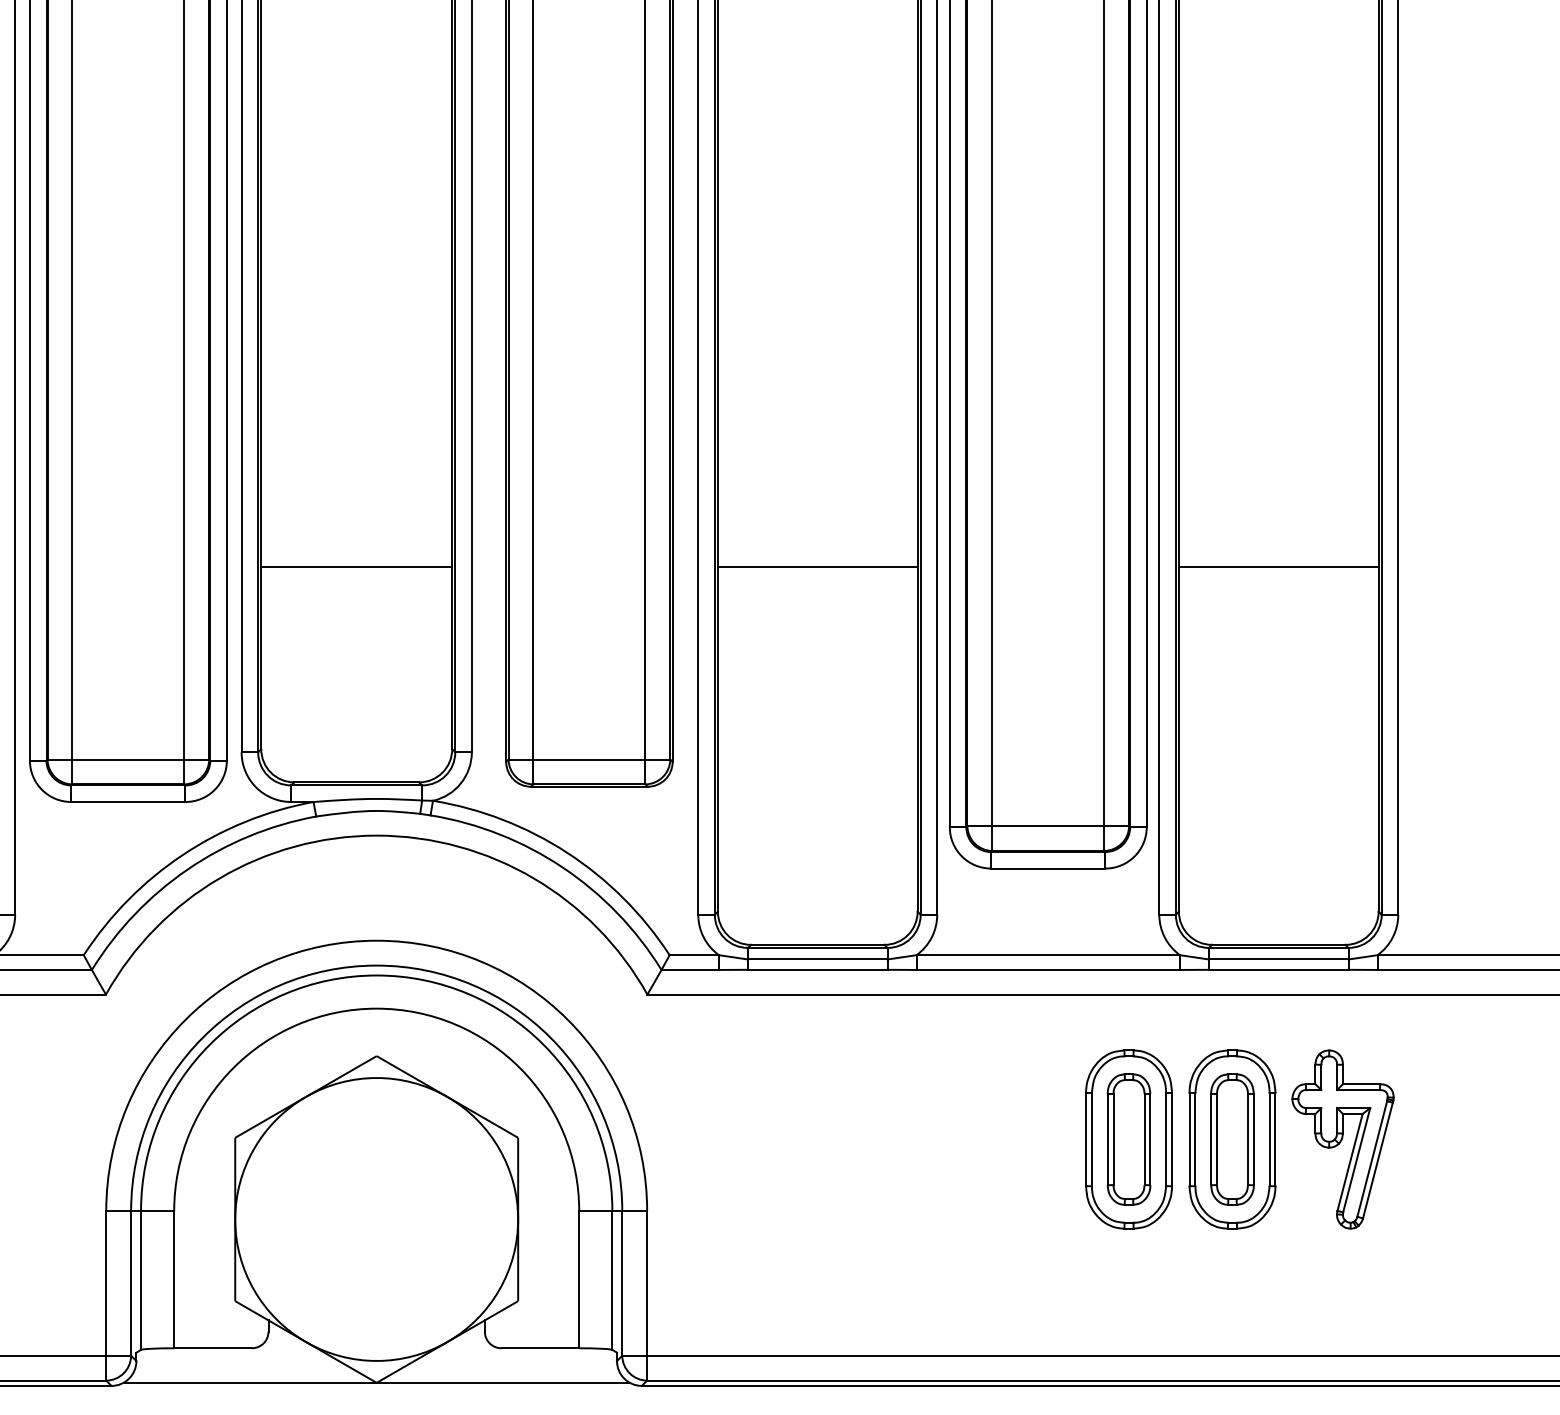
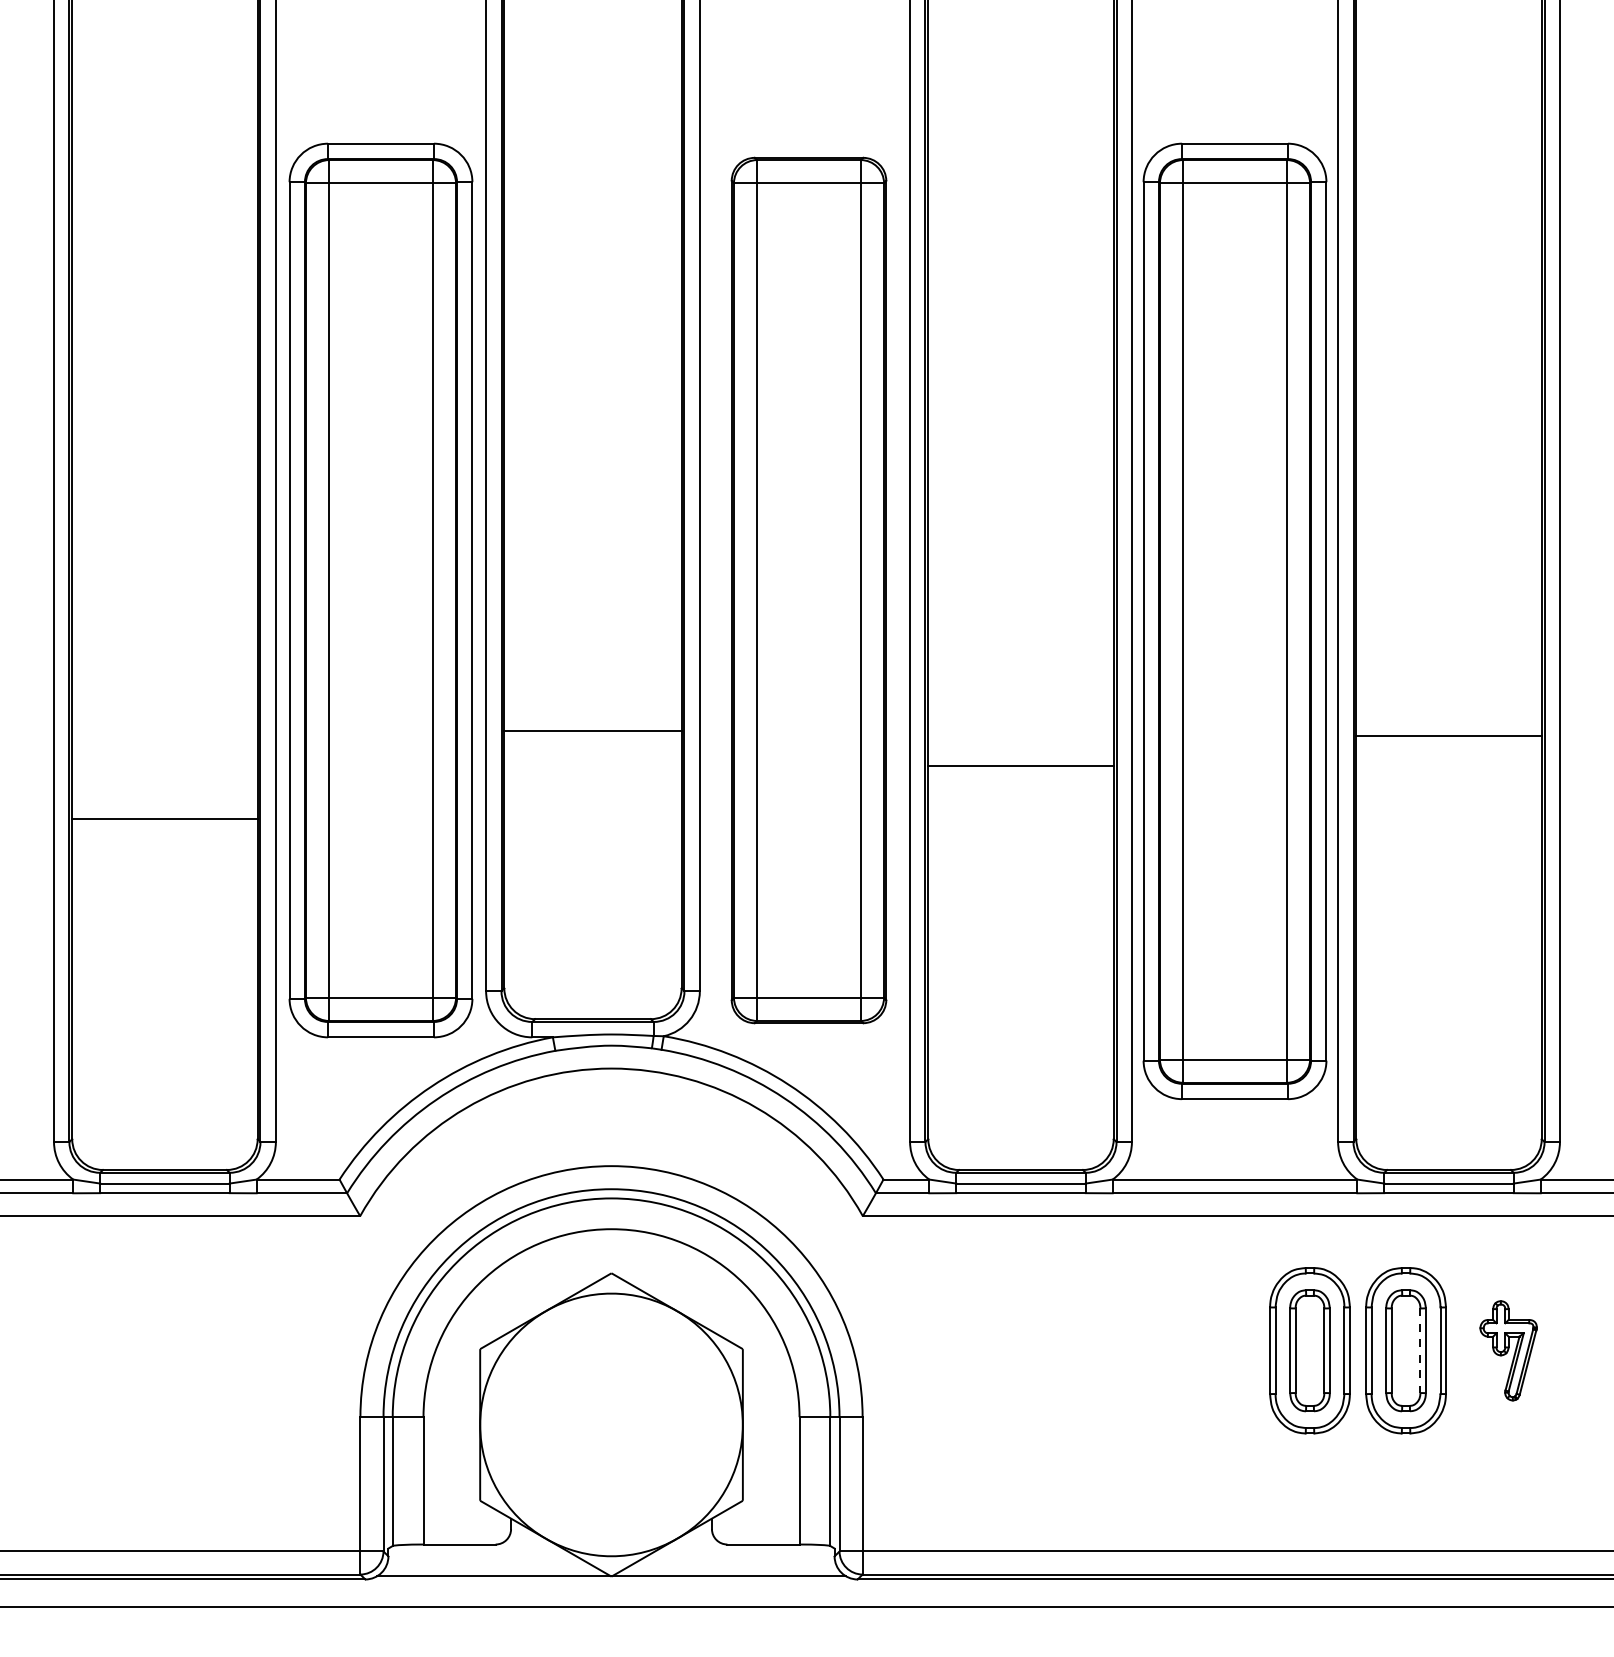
line: (356, 567) -> (592, 731), moved
line: (817, 567) -> (1020, 766), moved
line: (1278, 567) -> (1448, 736), moved
part: (1342, 1139) -> (1508, 1350), size x0.6
line: (1248, 1140) -> (1420, 1351), solid -> dashed

